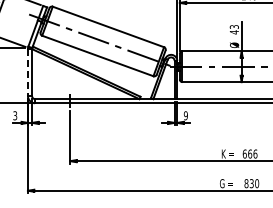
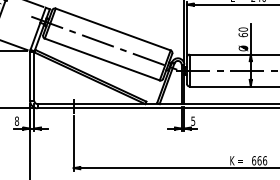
text: (233, 29) -> (242, 32), 43 -> 60
line: (27, 73) -> (29, 77), dashed -> solid
text: (15, 115) -> (17, 120), 3 -> 8
text: (185, 115) -> (192, 120), 9 -> 5

